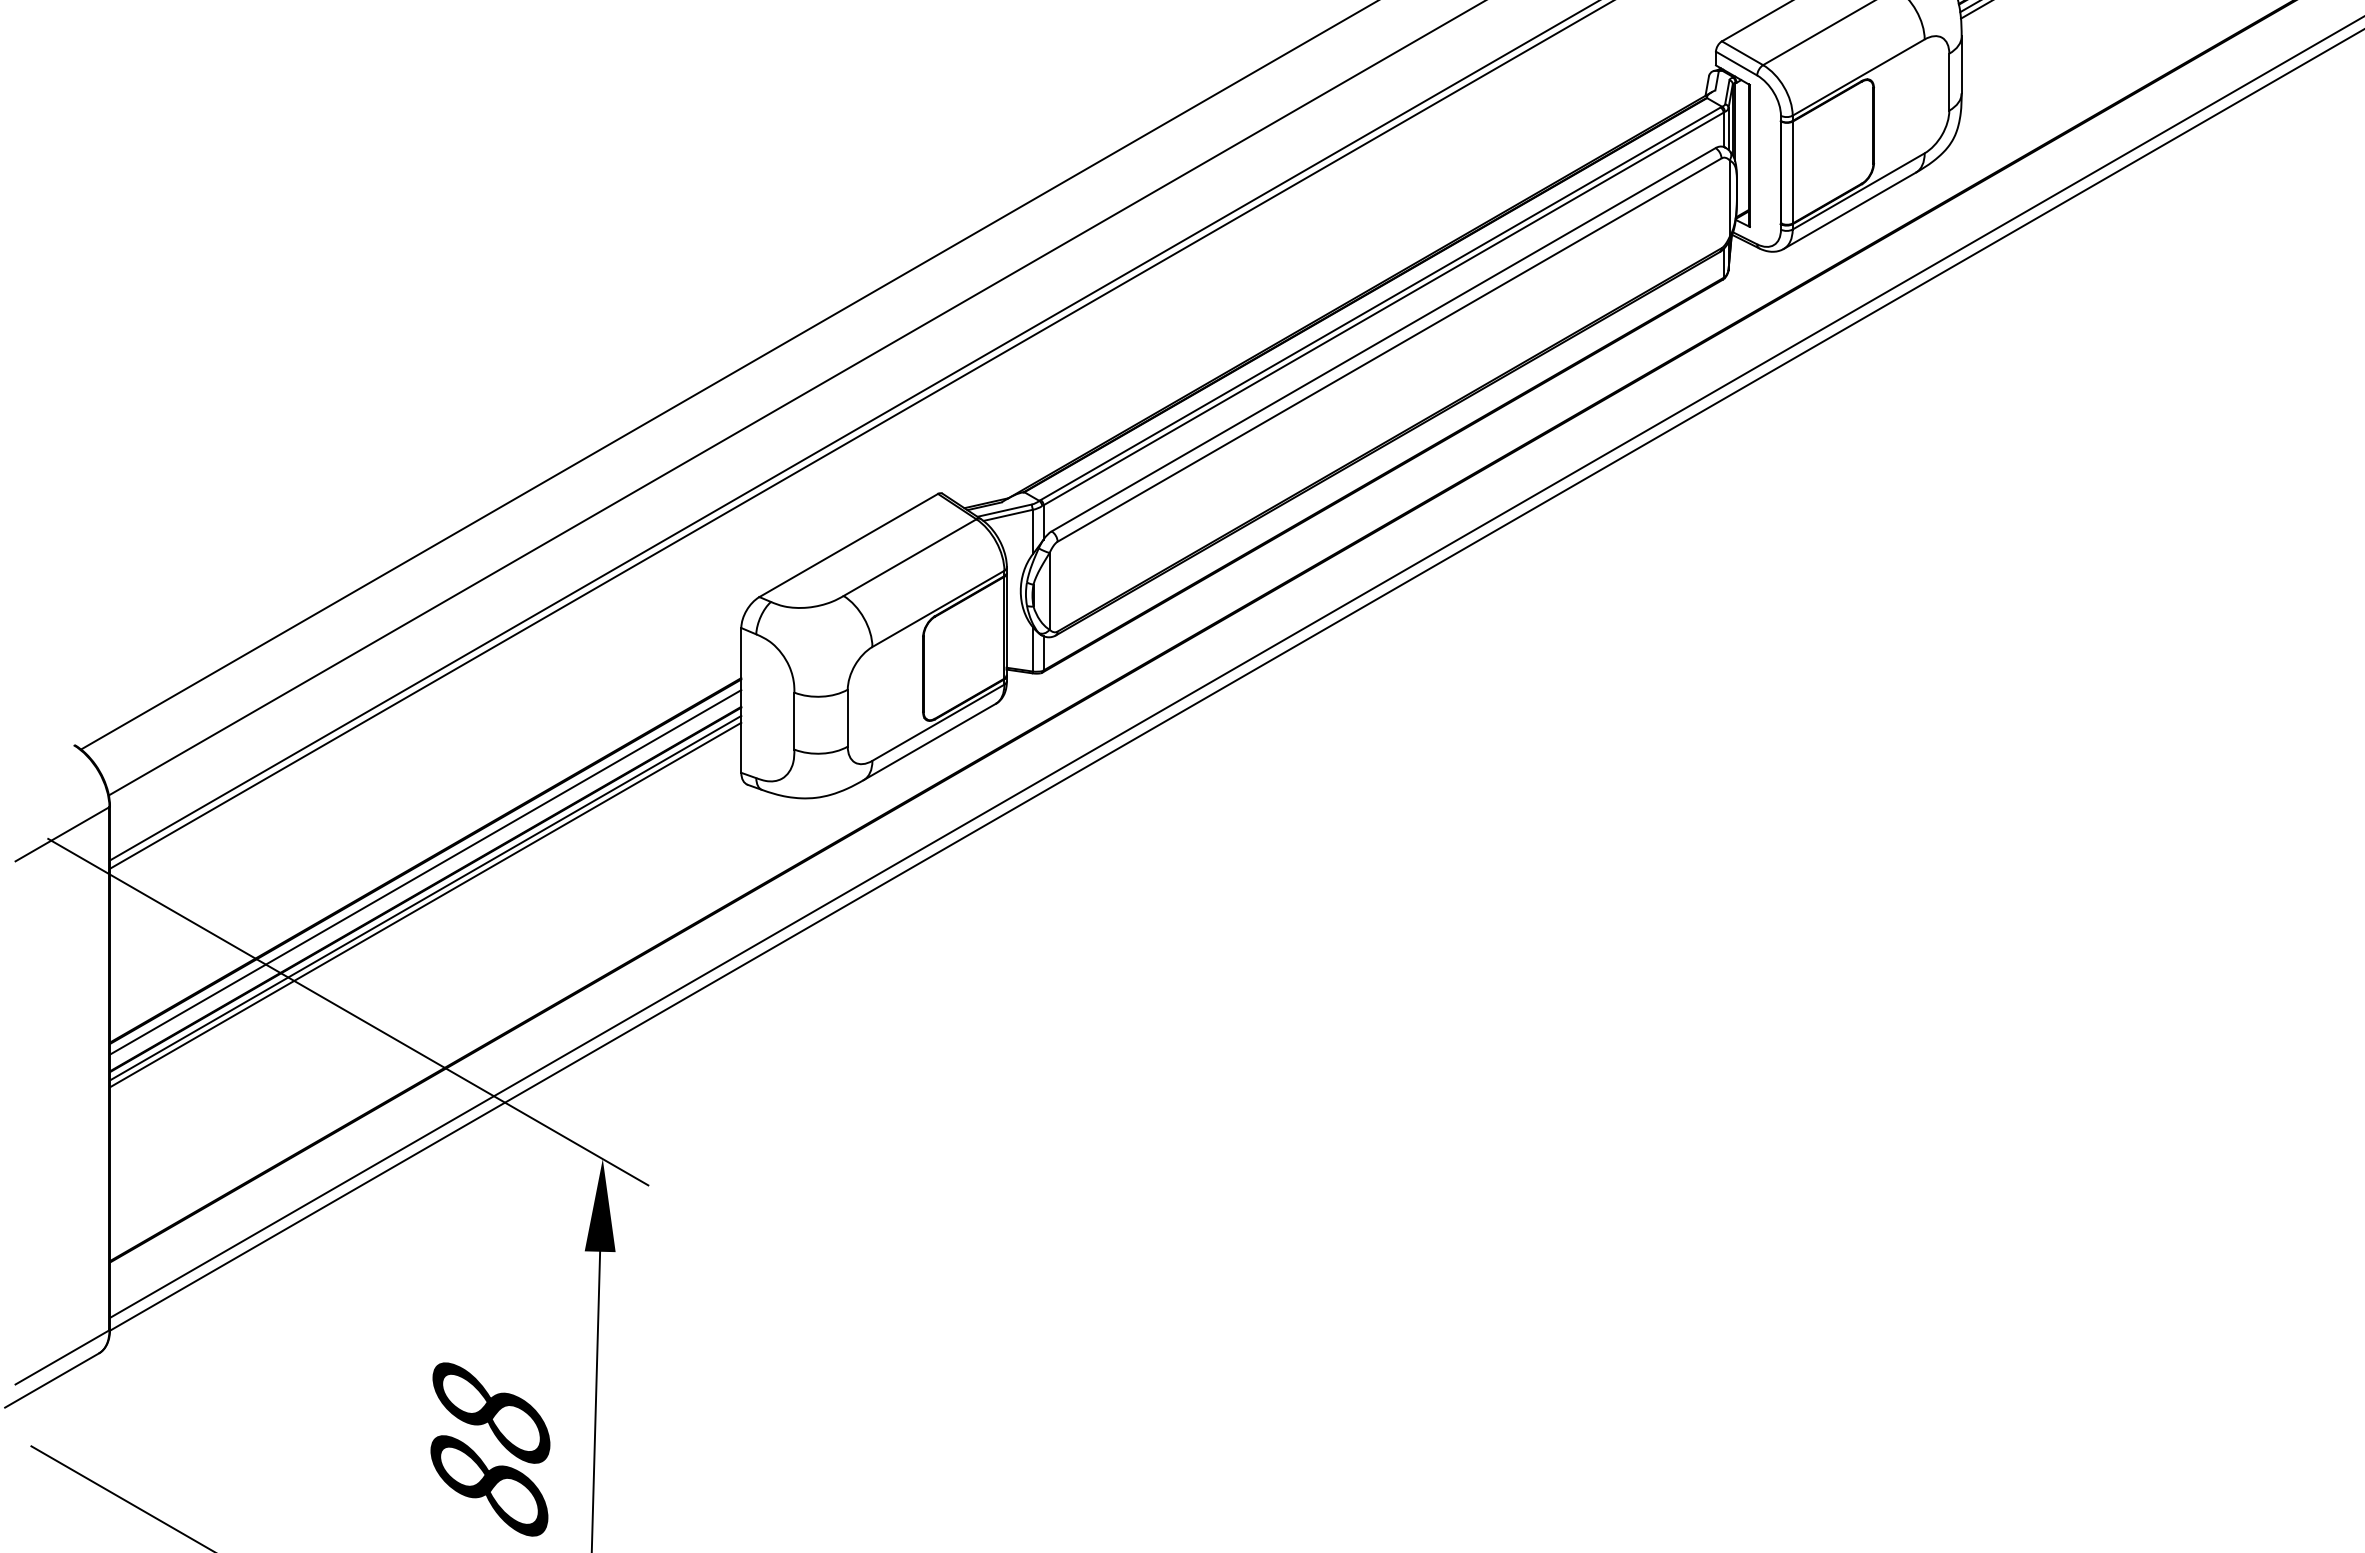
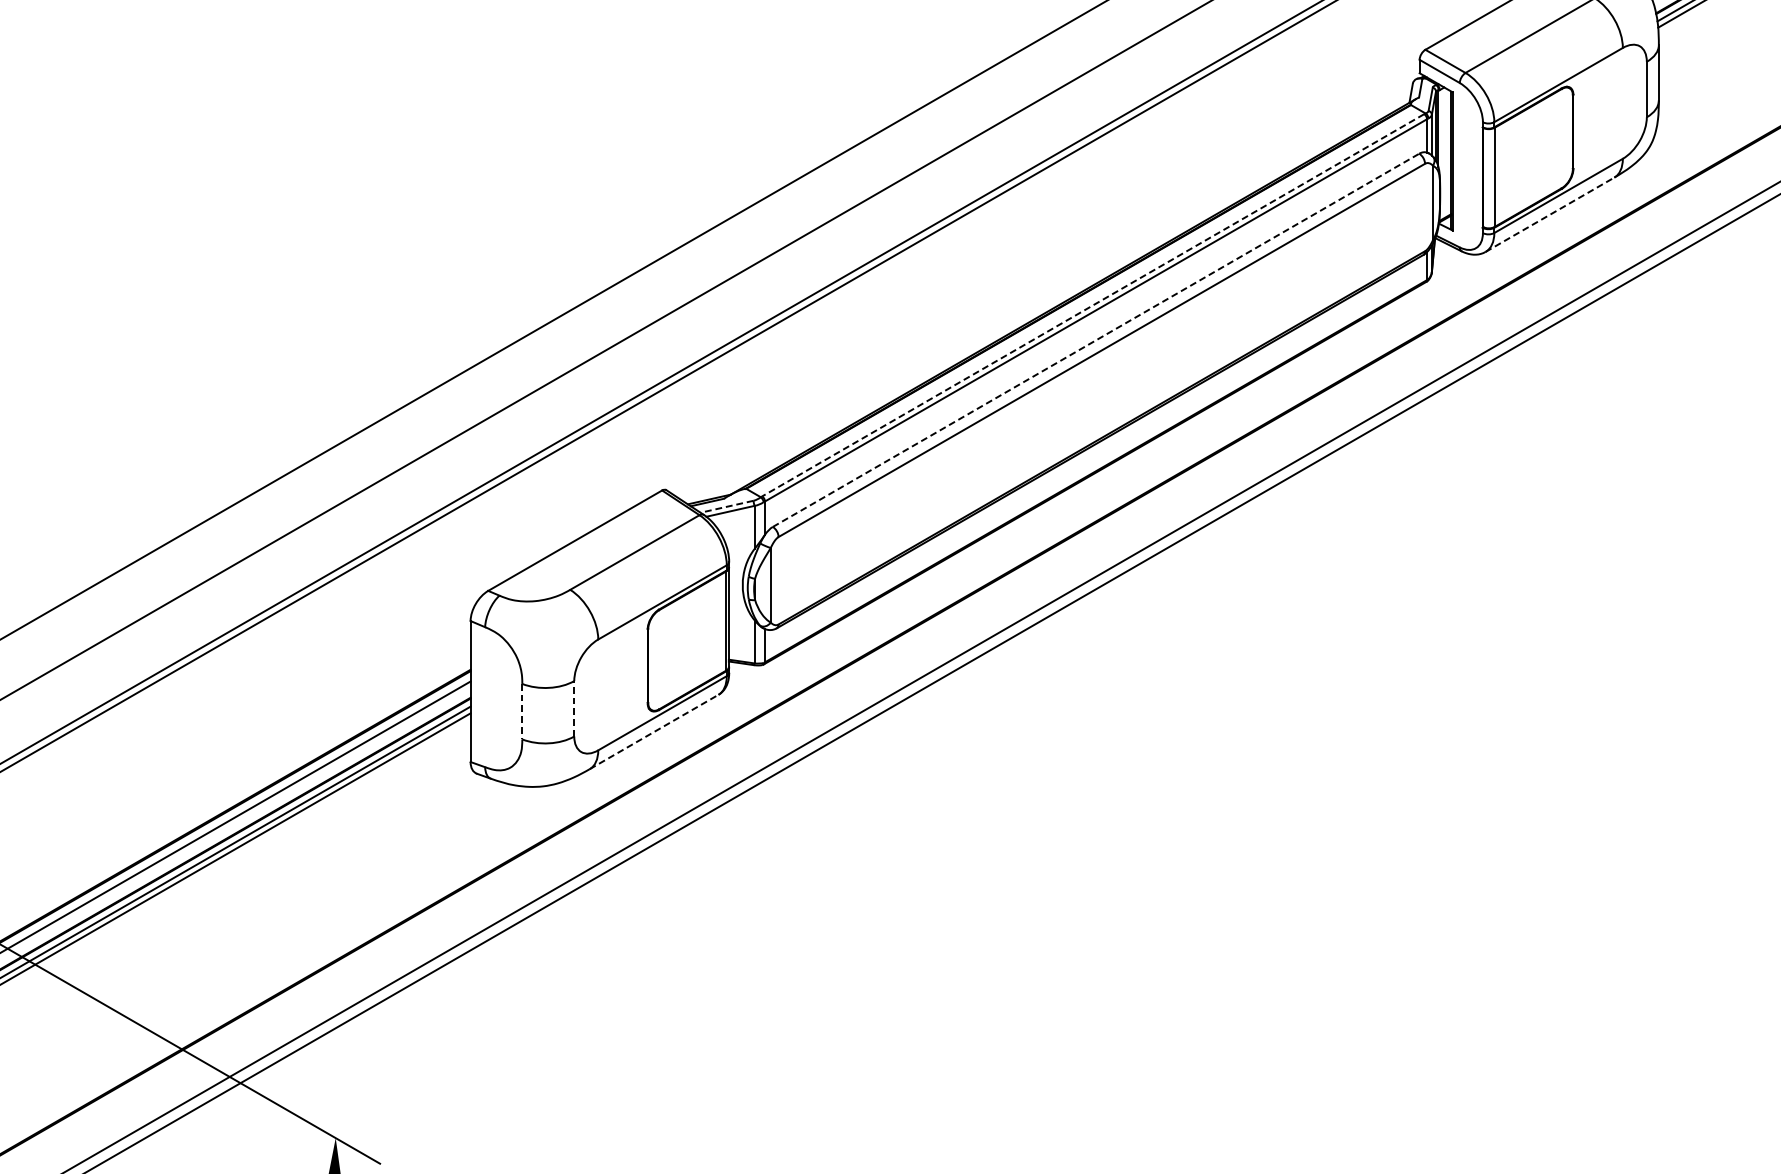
line: (1850, 210) -> (1550, 214), solid -> dashed
line: (1380, 303) -> (1092, 305), solid -> dashed
line: (1384, 339) -> (1096, 340), solid -> dashed
line: (1004, 510) -> (726, 506), solid -> dashed
line: (847, 717) -> (573, 708), solid -> dashed
line: (794, 721) -> (522, 712), solid -> dashed
line: (930, 741) -> (654, 731), solid -> dashed

